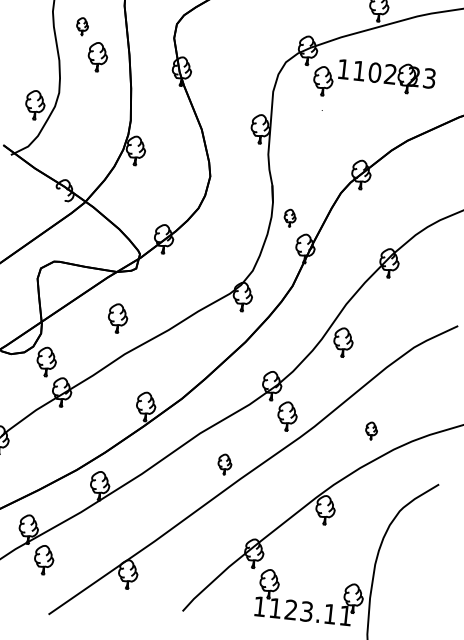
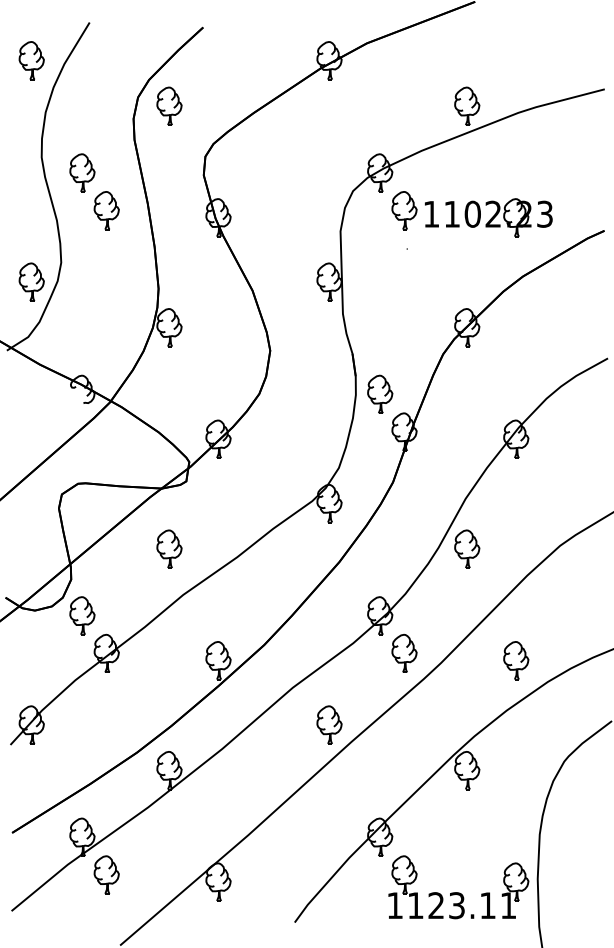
part: (82, 26) -> (82, 172), size x1.67
part: (386, 76) -> (488, 217), moved
part: (290, 217) -> (380, 393), size x1.67
part: (371, 430) -> (516, 660), size x1.67
part: (224, 464) -> (329, 724), size x1.43

